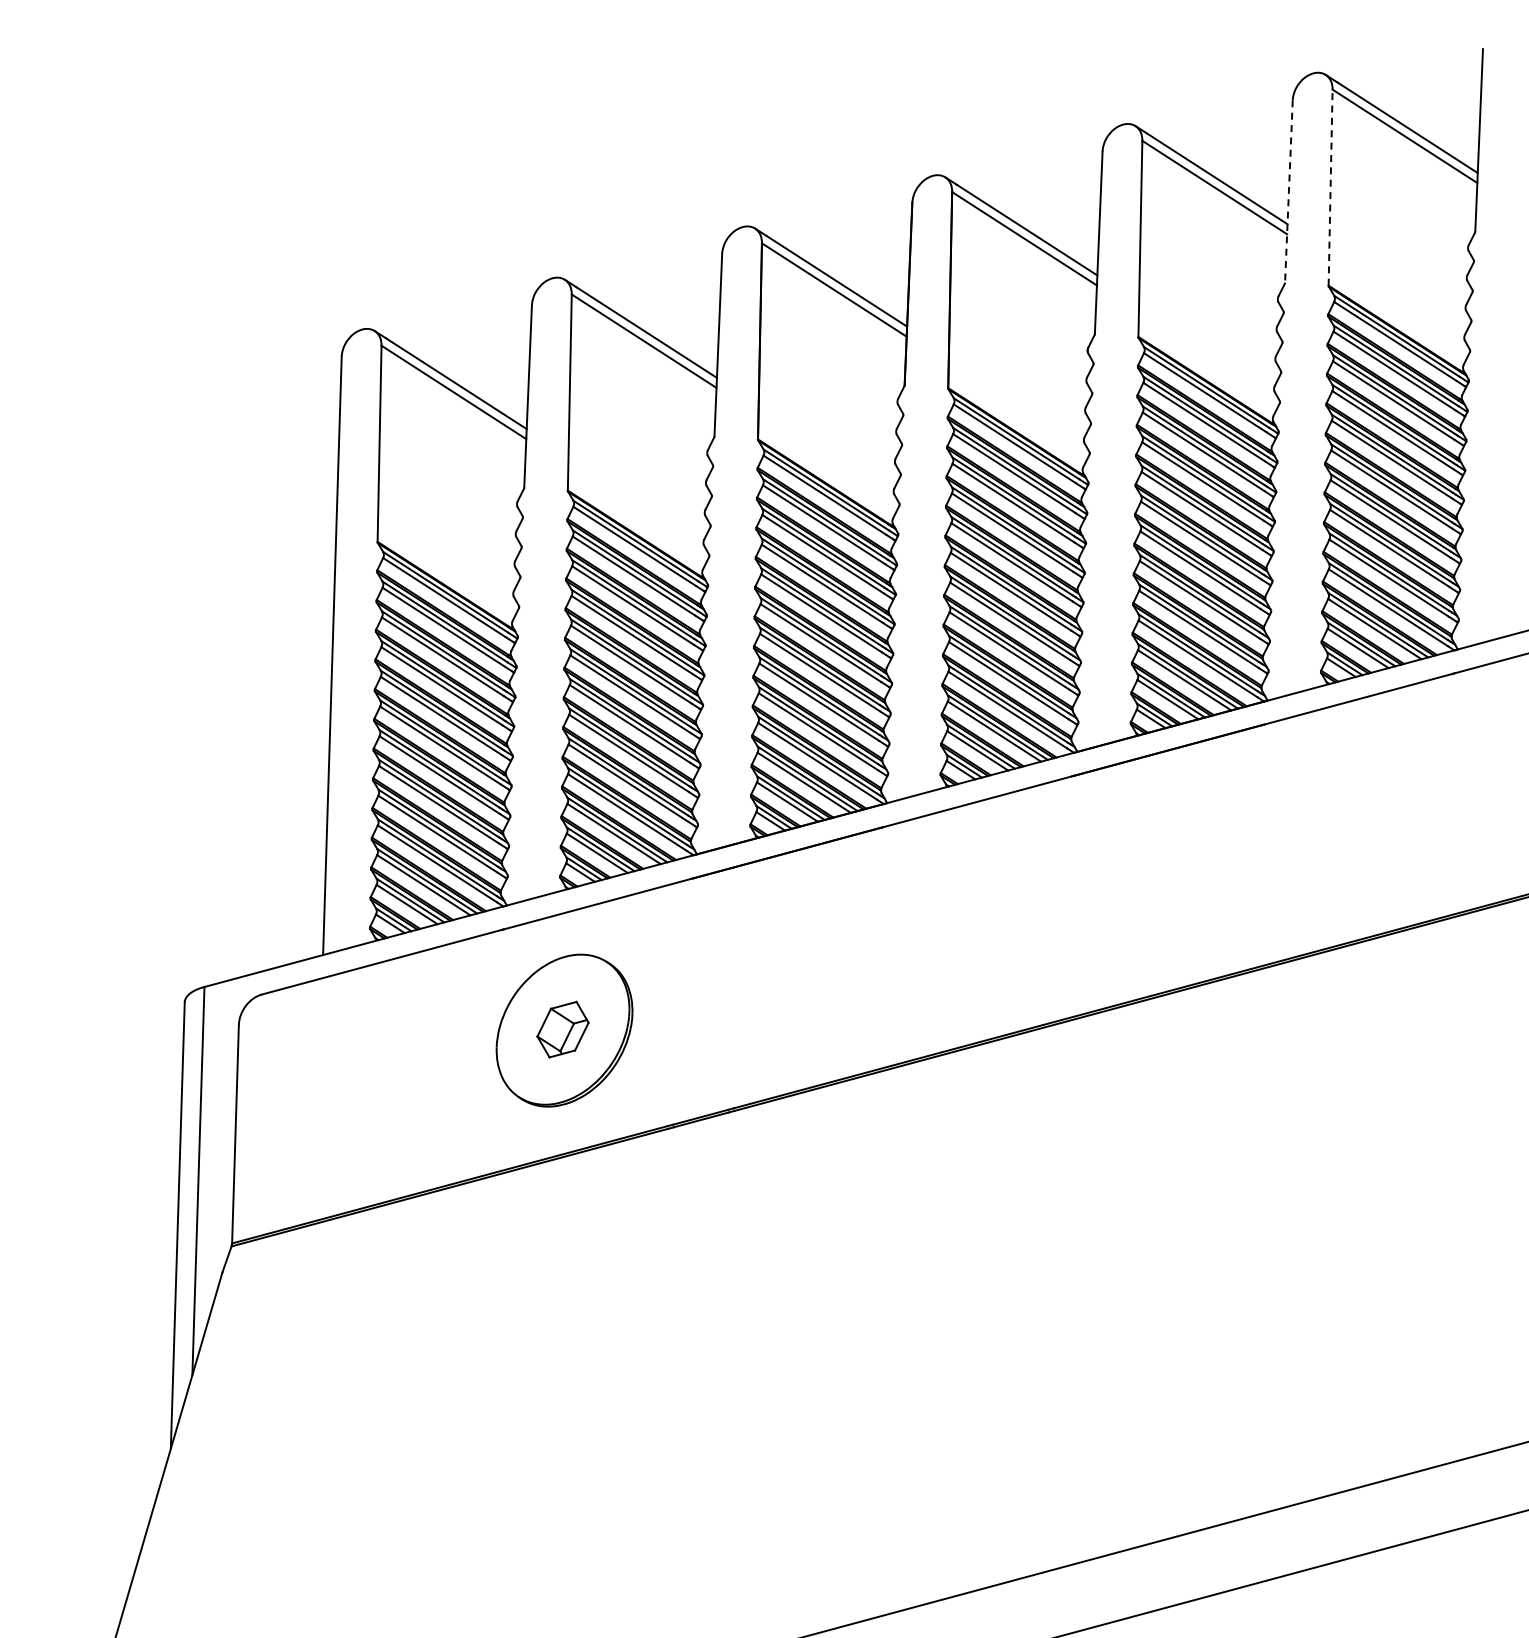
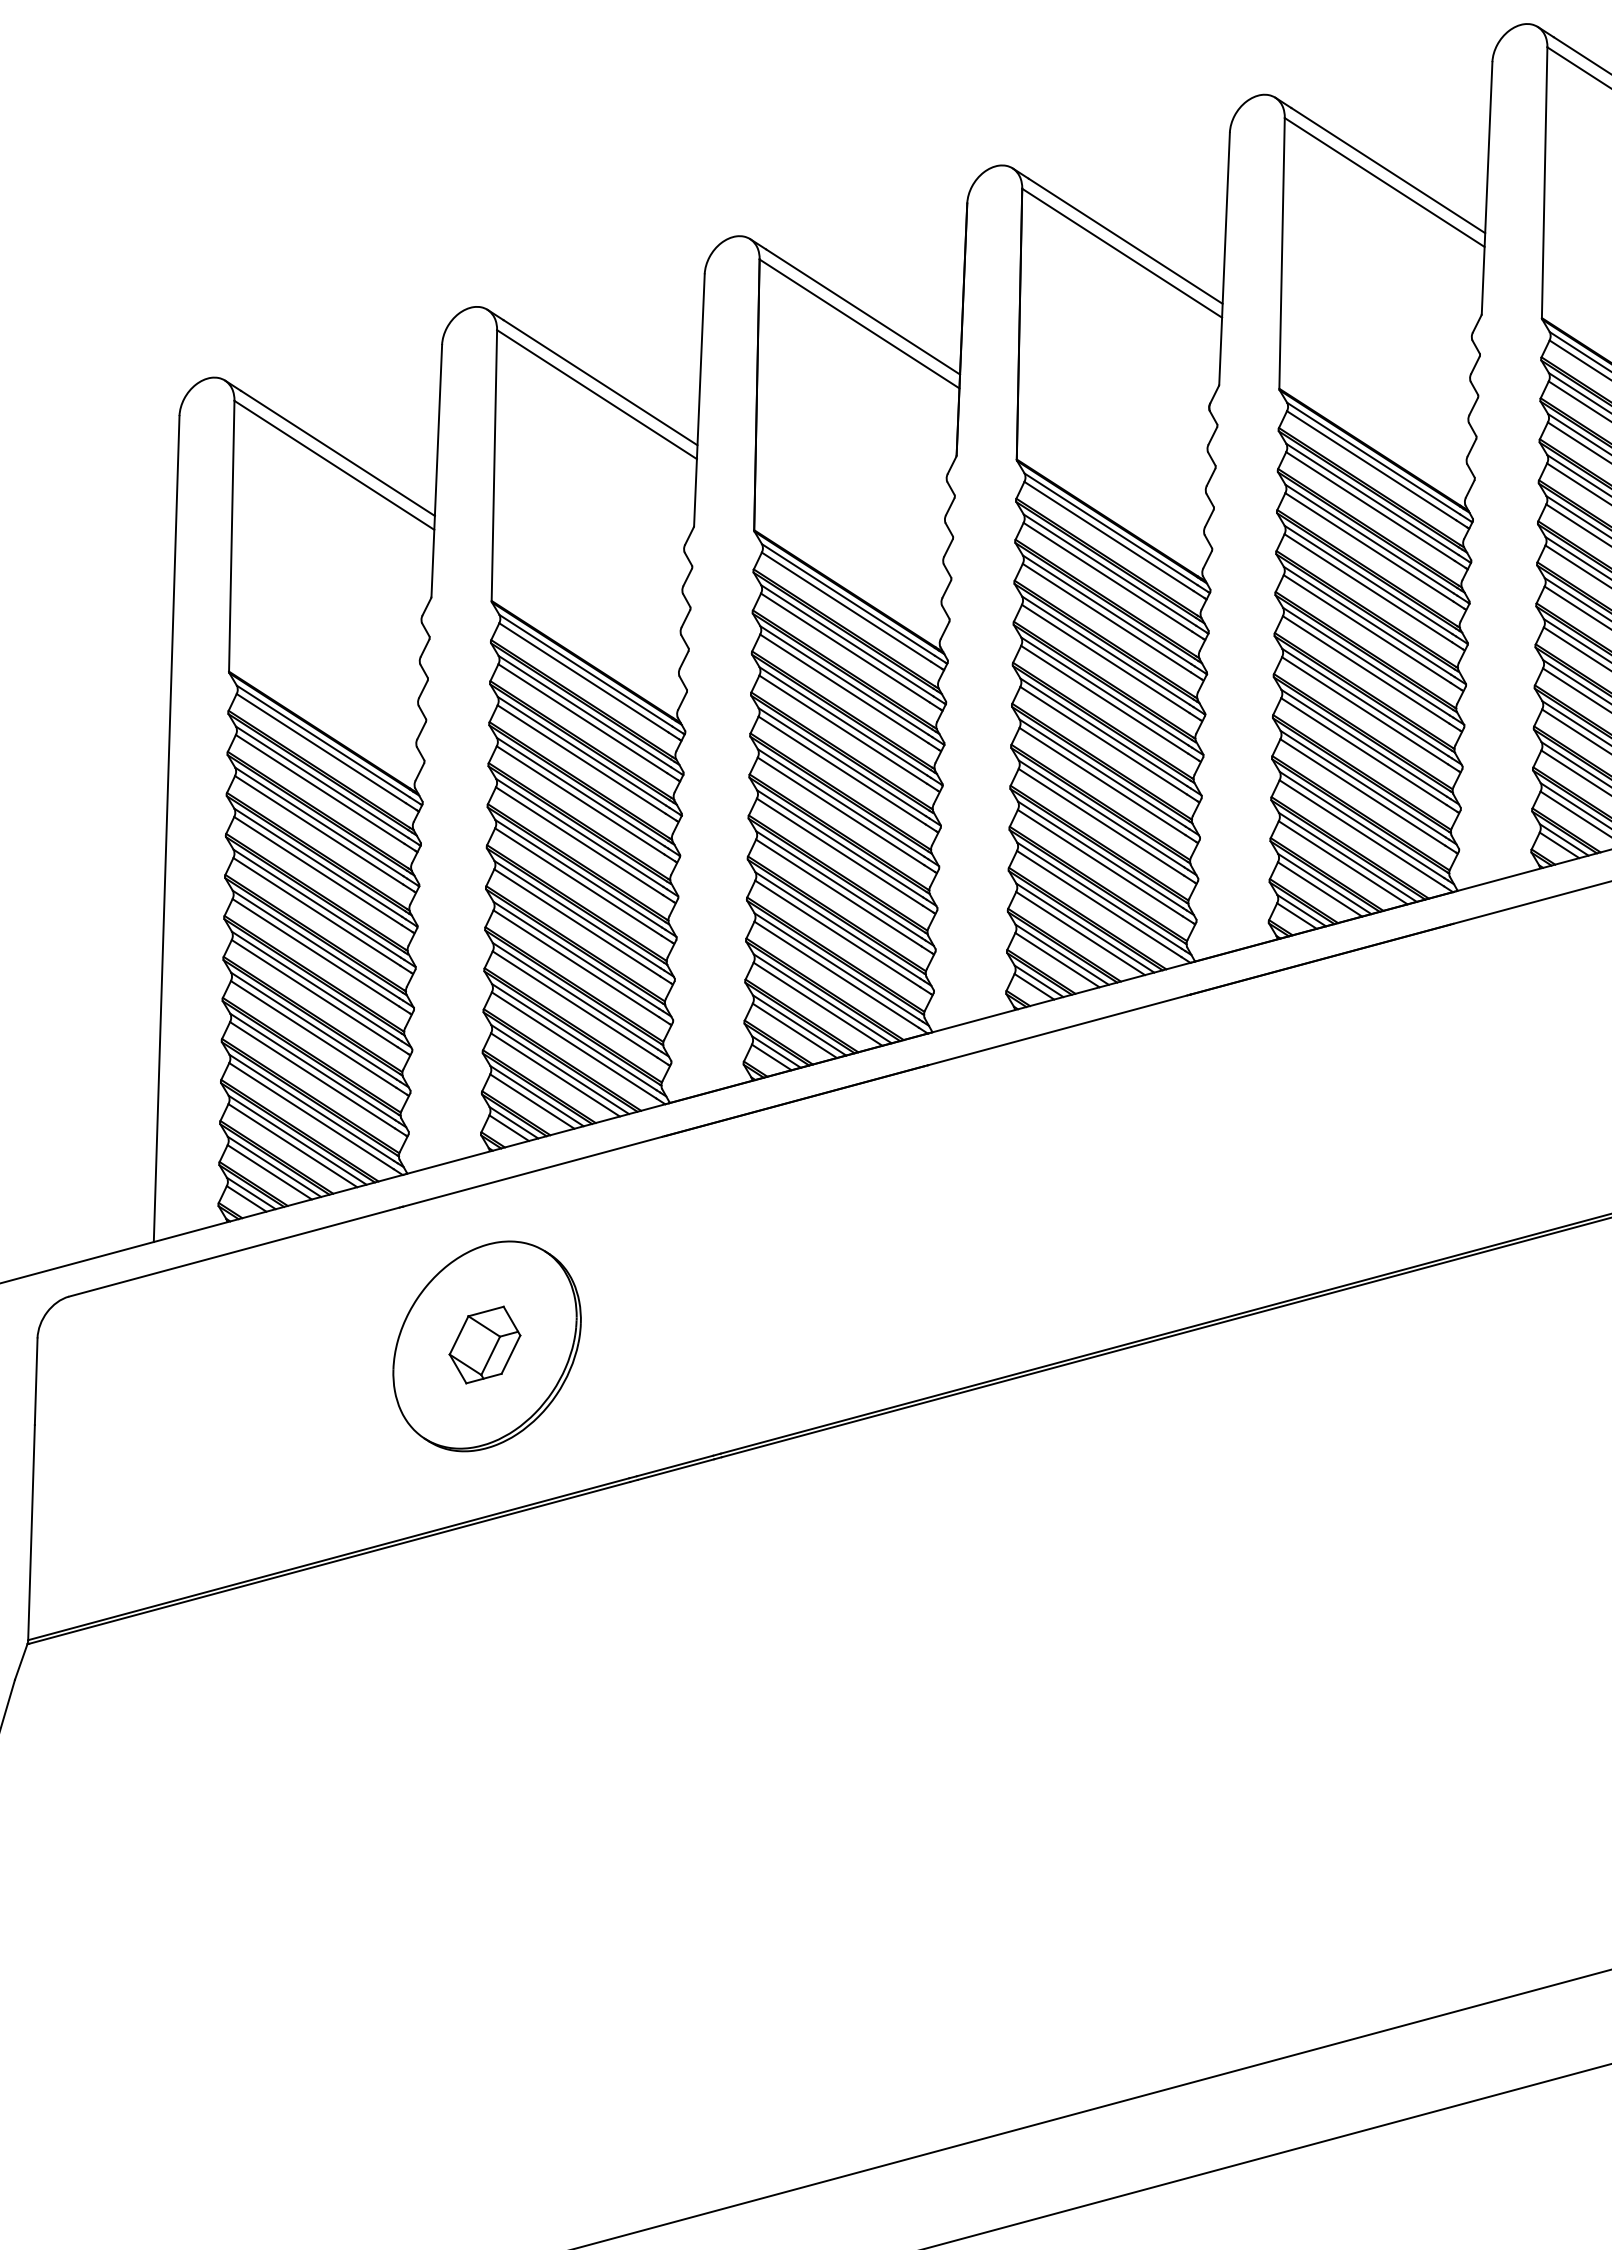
line: (1330, 187) -> (1544, 182), dashed -> solid
line: (1288, 192) -> (1486, 189), dashed -> solid

